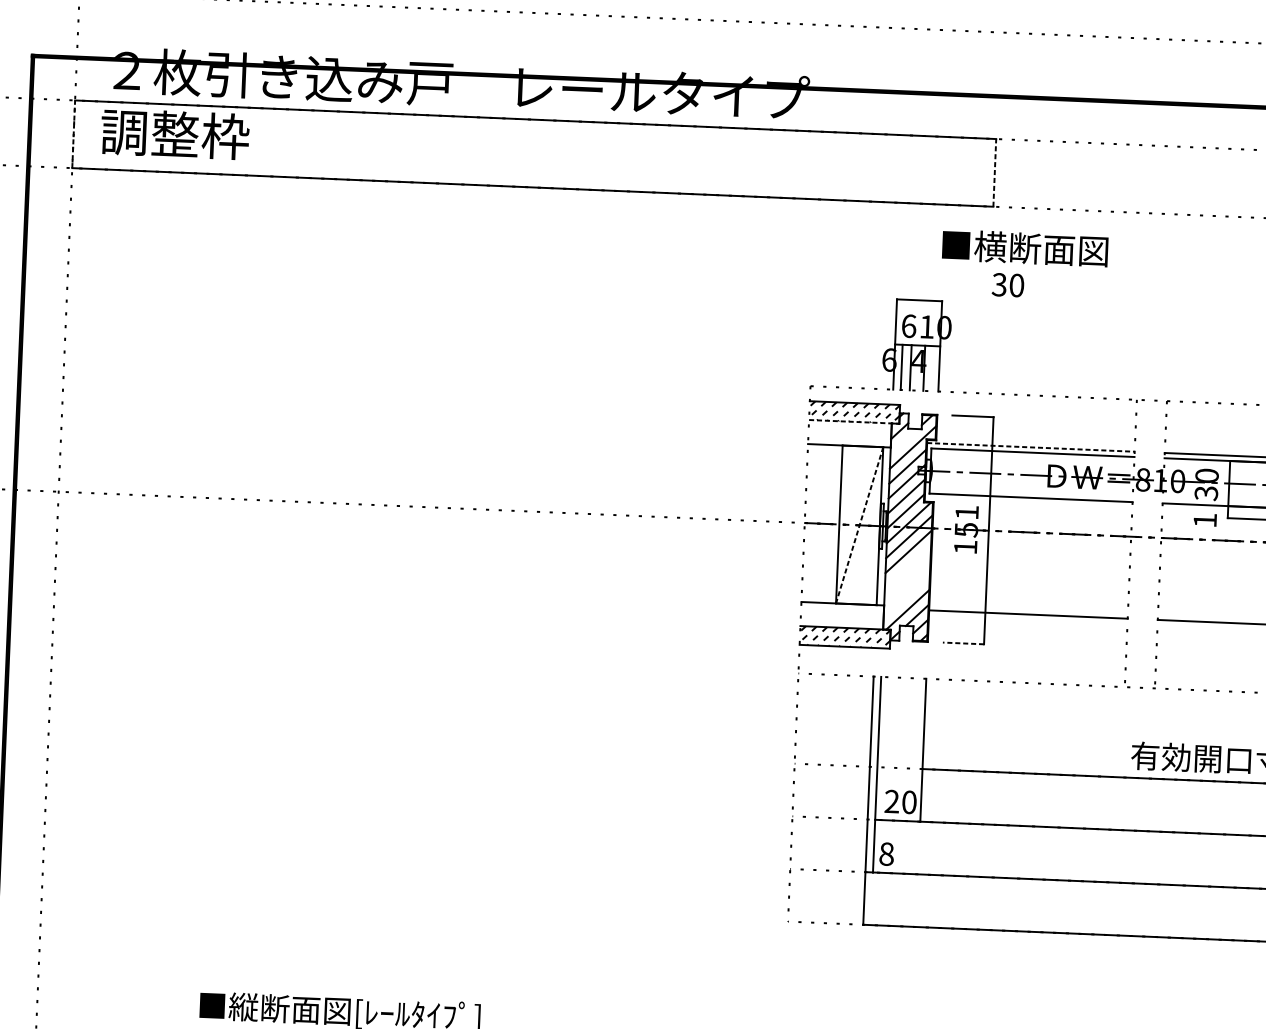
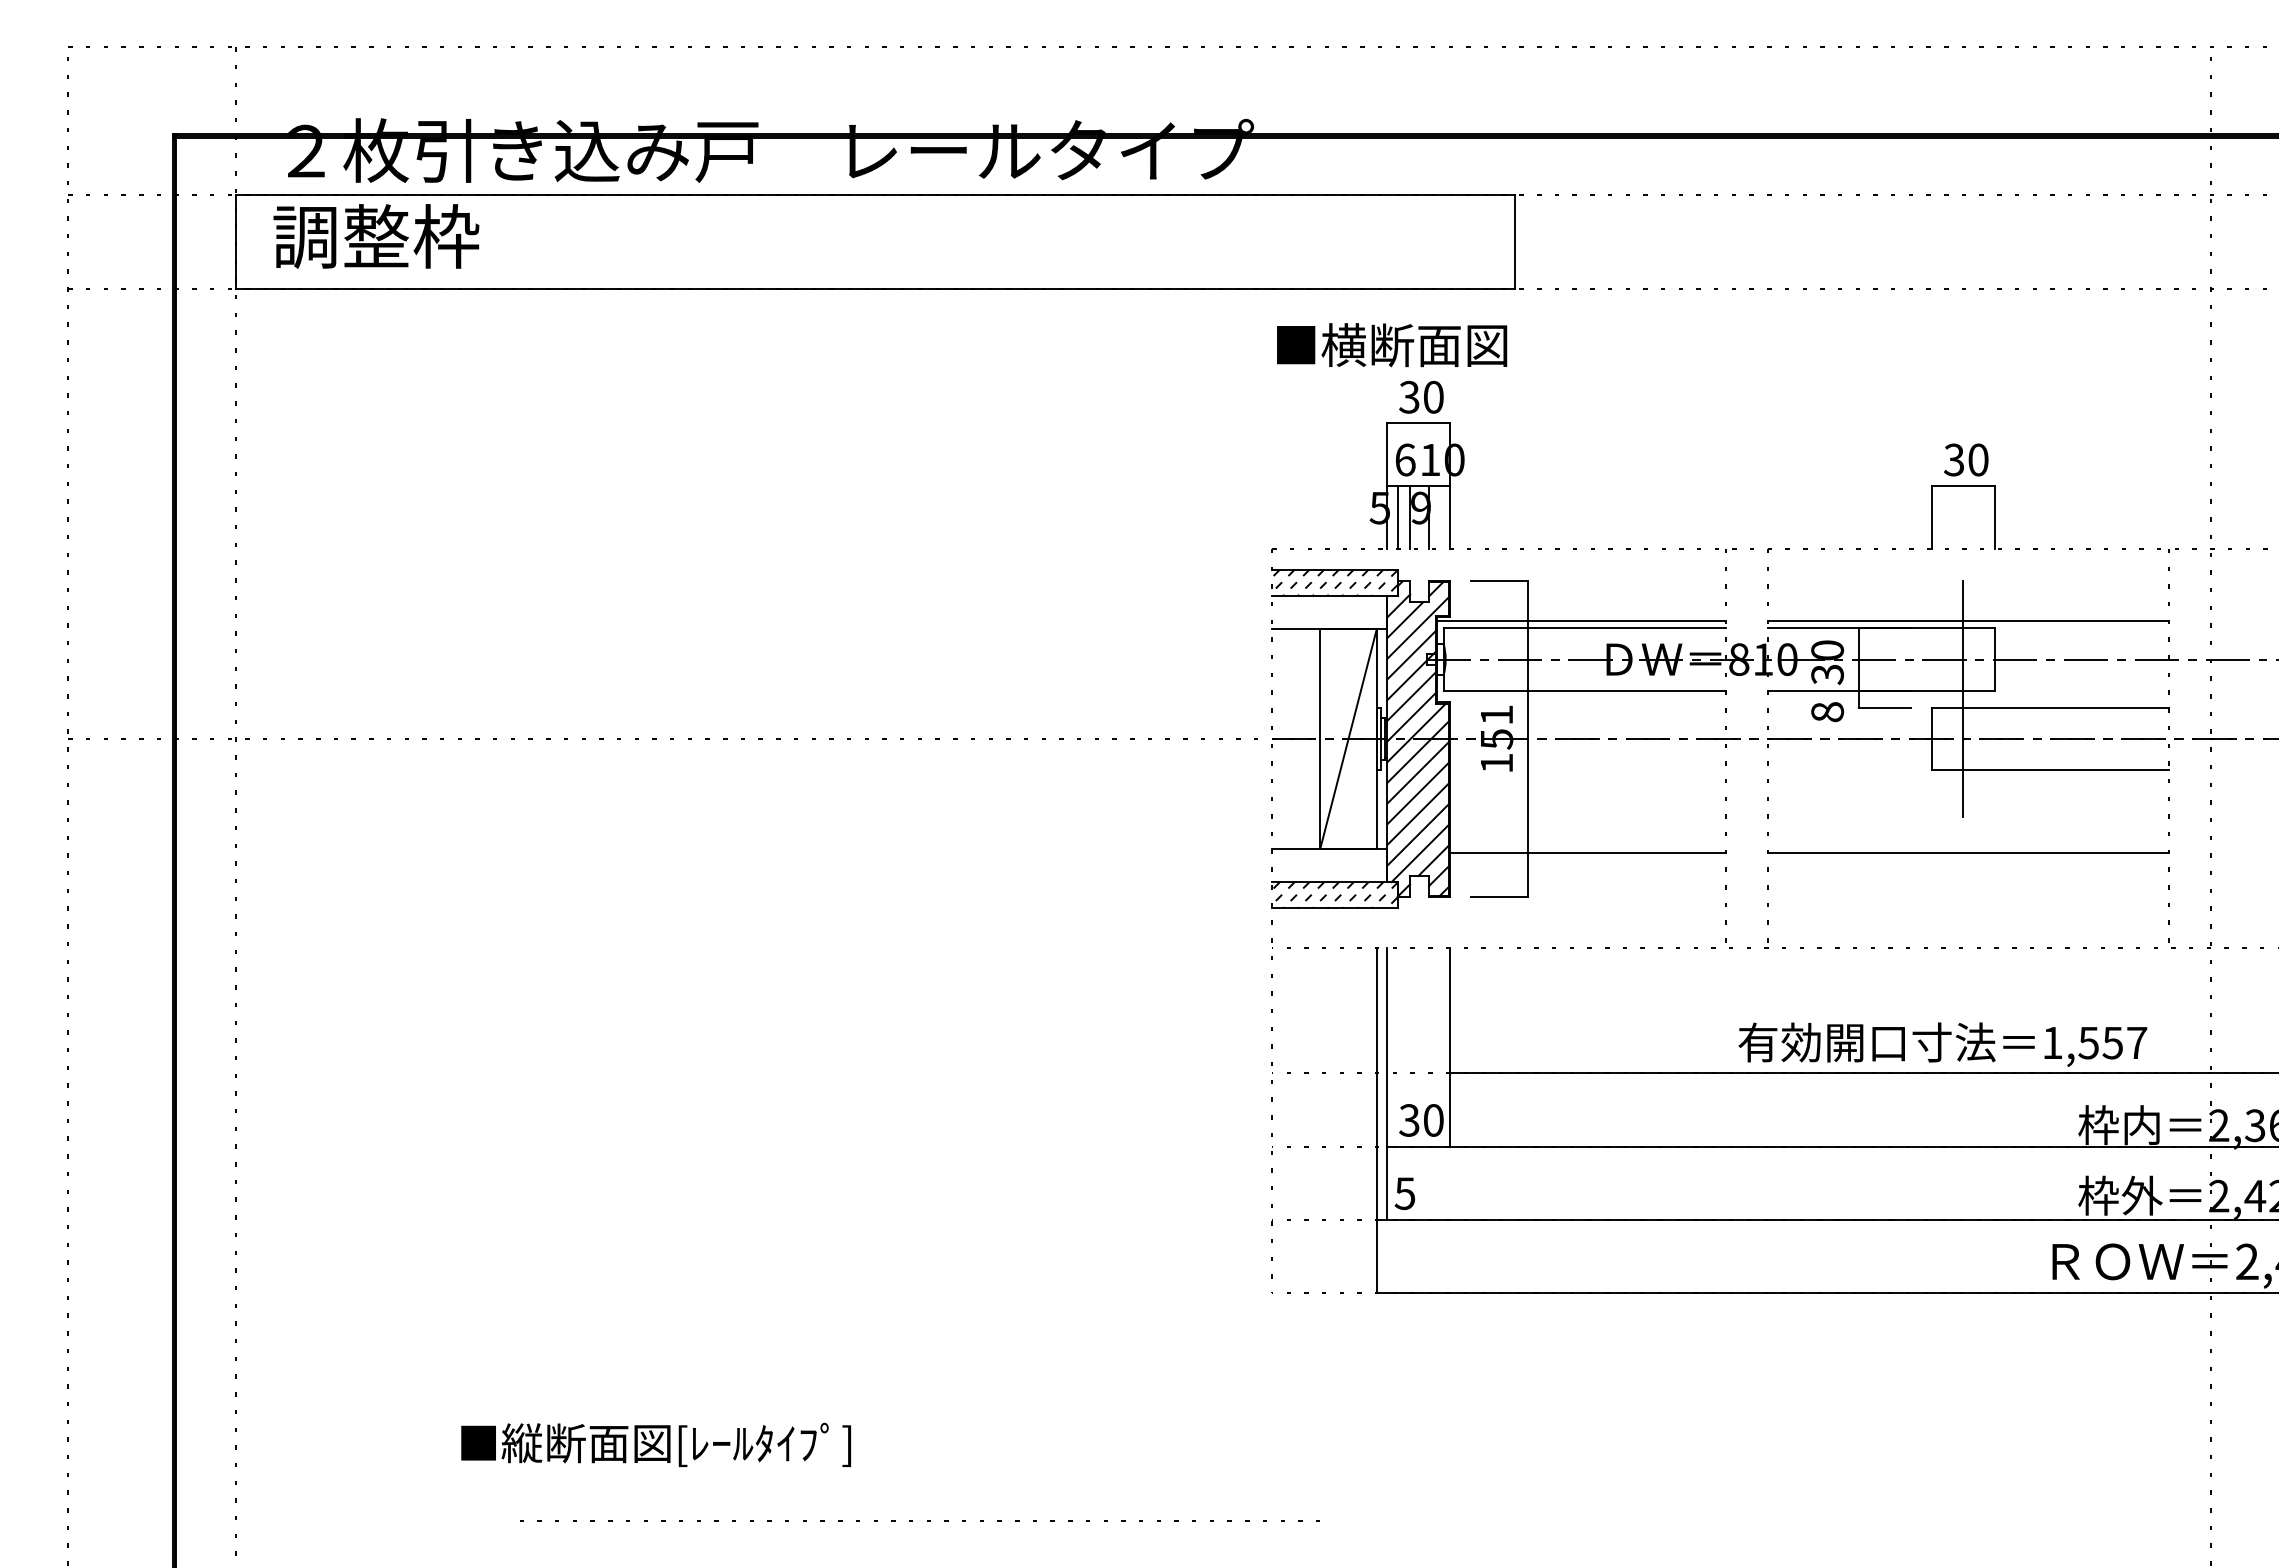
line: (73, 133) -> (235, 241), dashed -> solid
line: (994, 172) -> (1515, 241), dashed -> solid
text: (1025, 248) -> (1392, 345), moved
text: (1008, 284) -> (1421, 396), moved
text: (888, 359) -> (1379, 507), 6 -> 5
text: (919, 360) -> (1421, 507), 4 -> 9
line: (853, 421) -> (1334, 595), dashed -> solid
line: (904, 441) -> (1405, 620), added
line: (1031, 447) -> (1582, 620), dashed -> solid
text: (1205, 520) -> (1827, 712), 1 -> 8
line: (859, 525) -> (1348, 739), dashed -> solid
line: (907, 566) -> (1417, 793), added
line: (907, 581) -> (1417, 814), added
line: (906, 596) -> (1417, 834), added
line: (963, 643) -> (1499, 896), dashed -> solid
text: (892, 801) -> (1409, 1120), 20 -> 30
text: (886, 854) -> (1404, 1193), 8 -> 5

